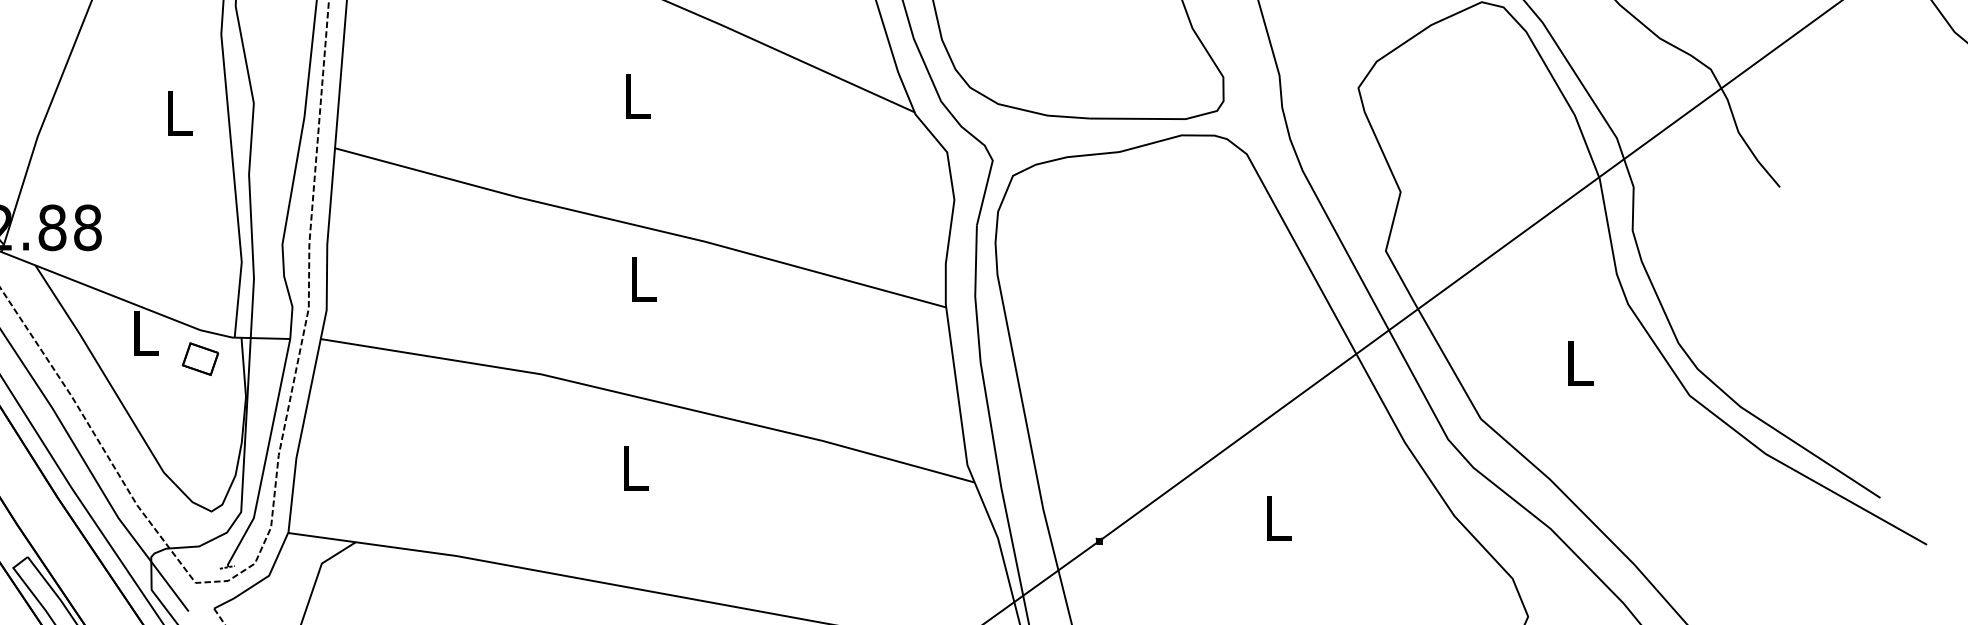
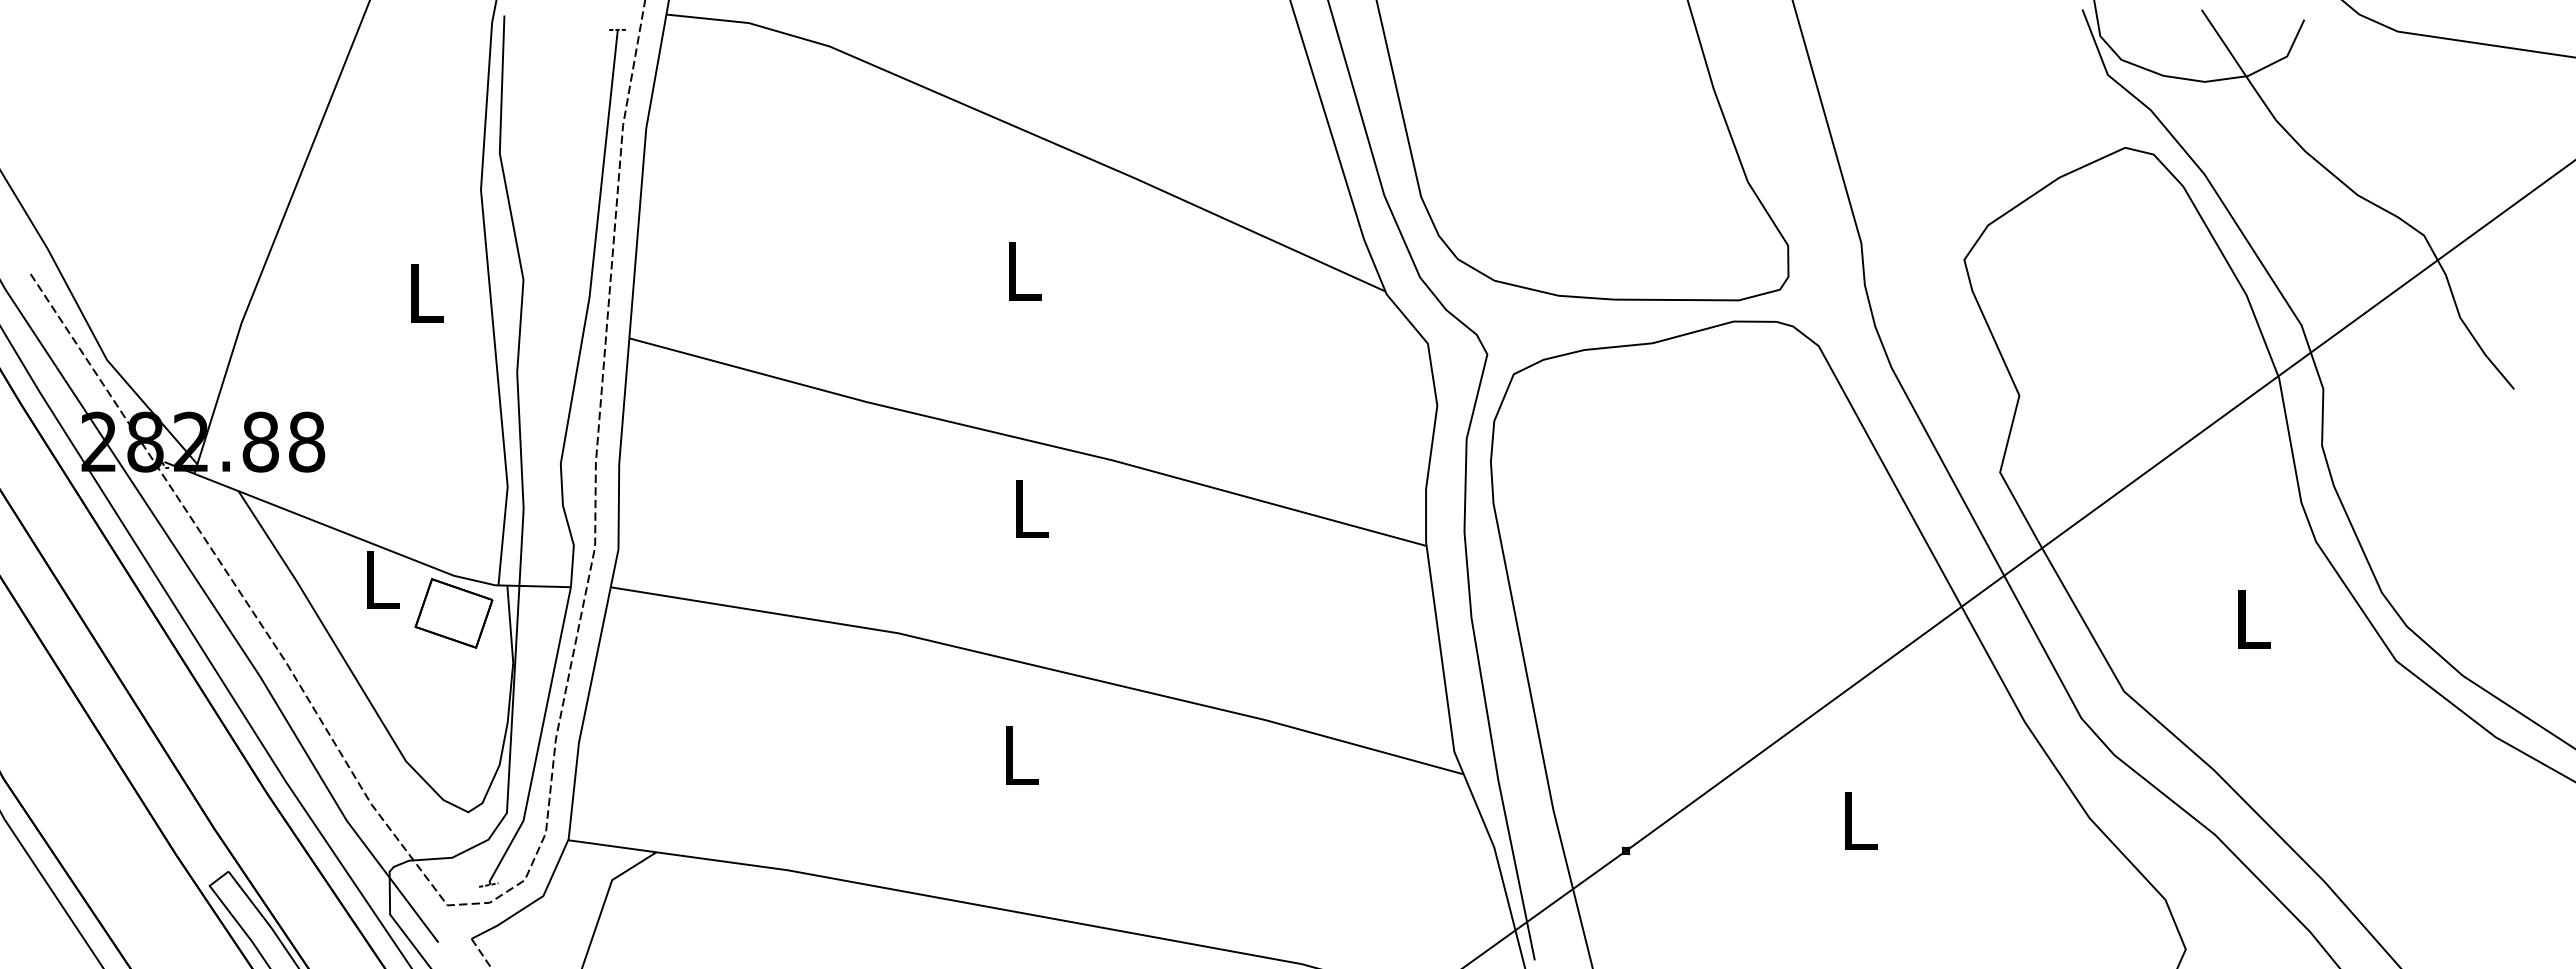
part: (200, 359) -> (453, 613), size x1.67

